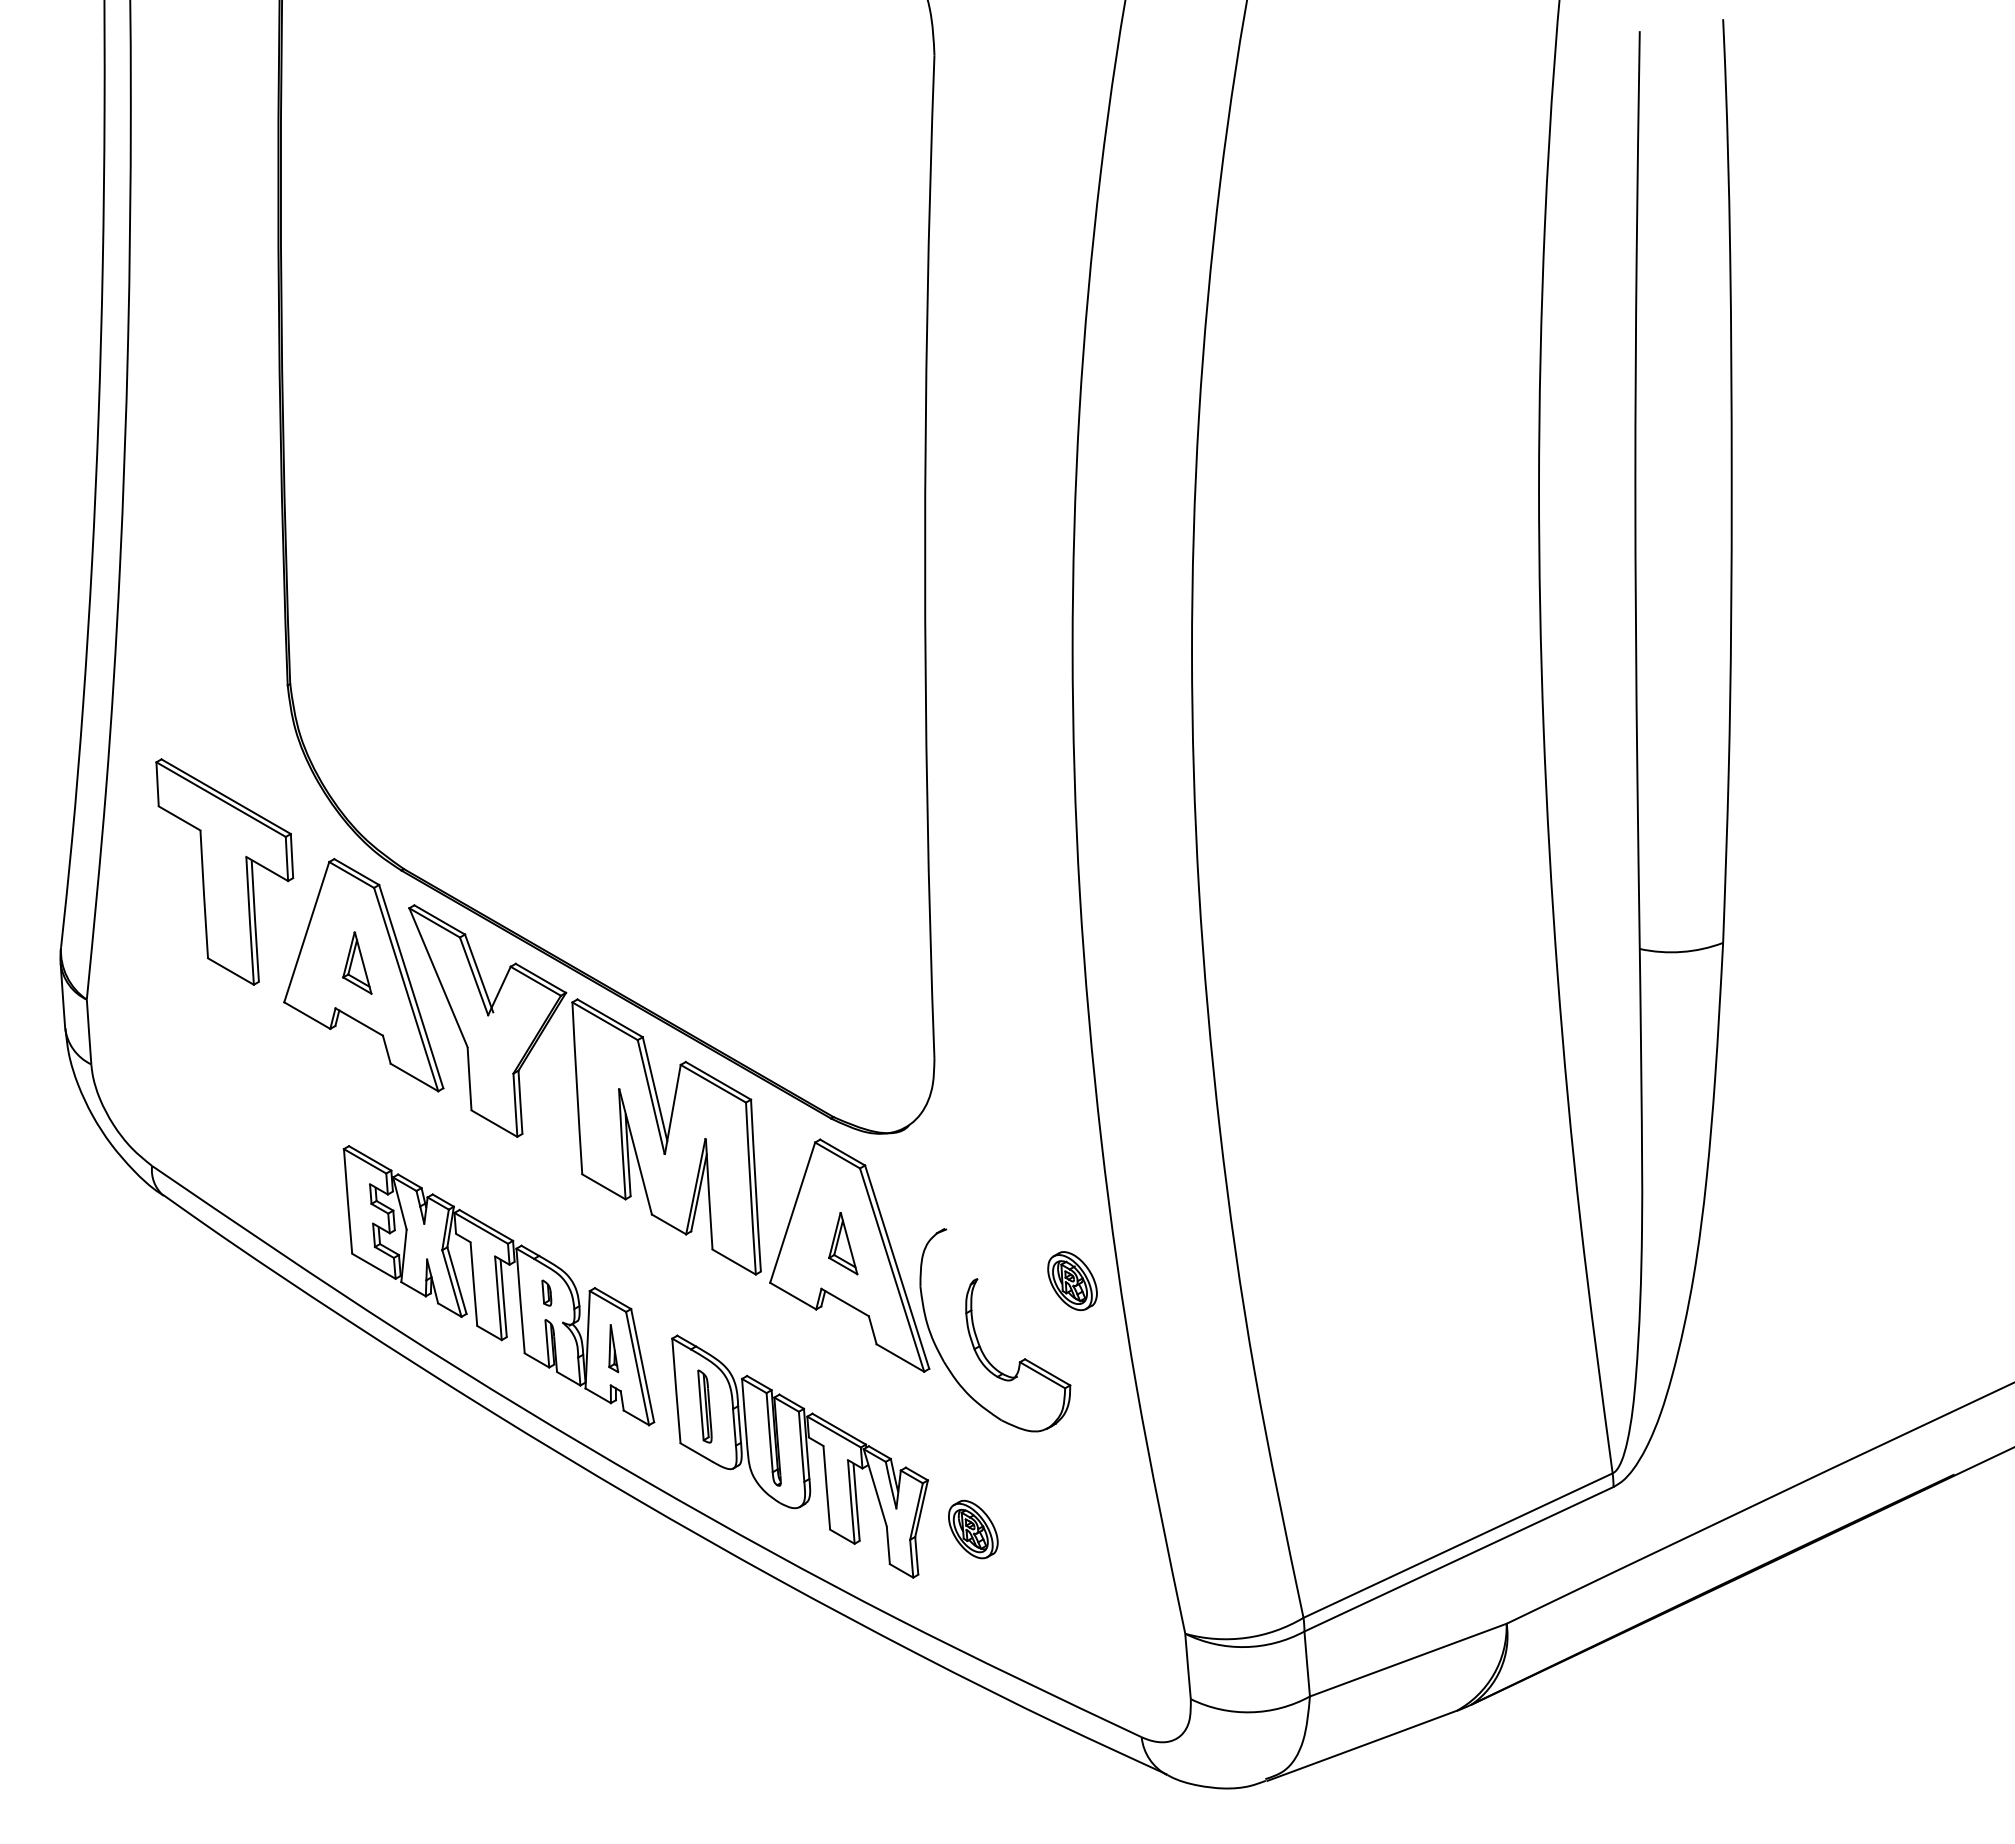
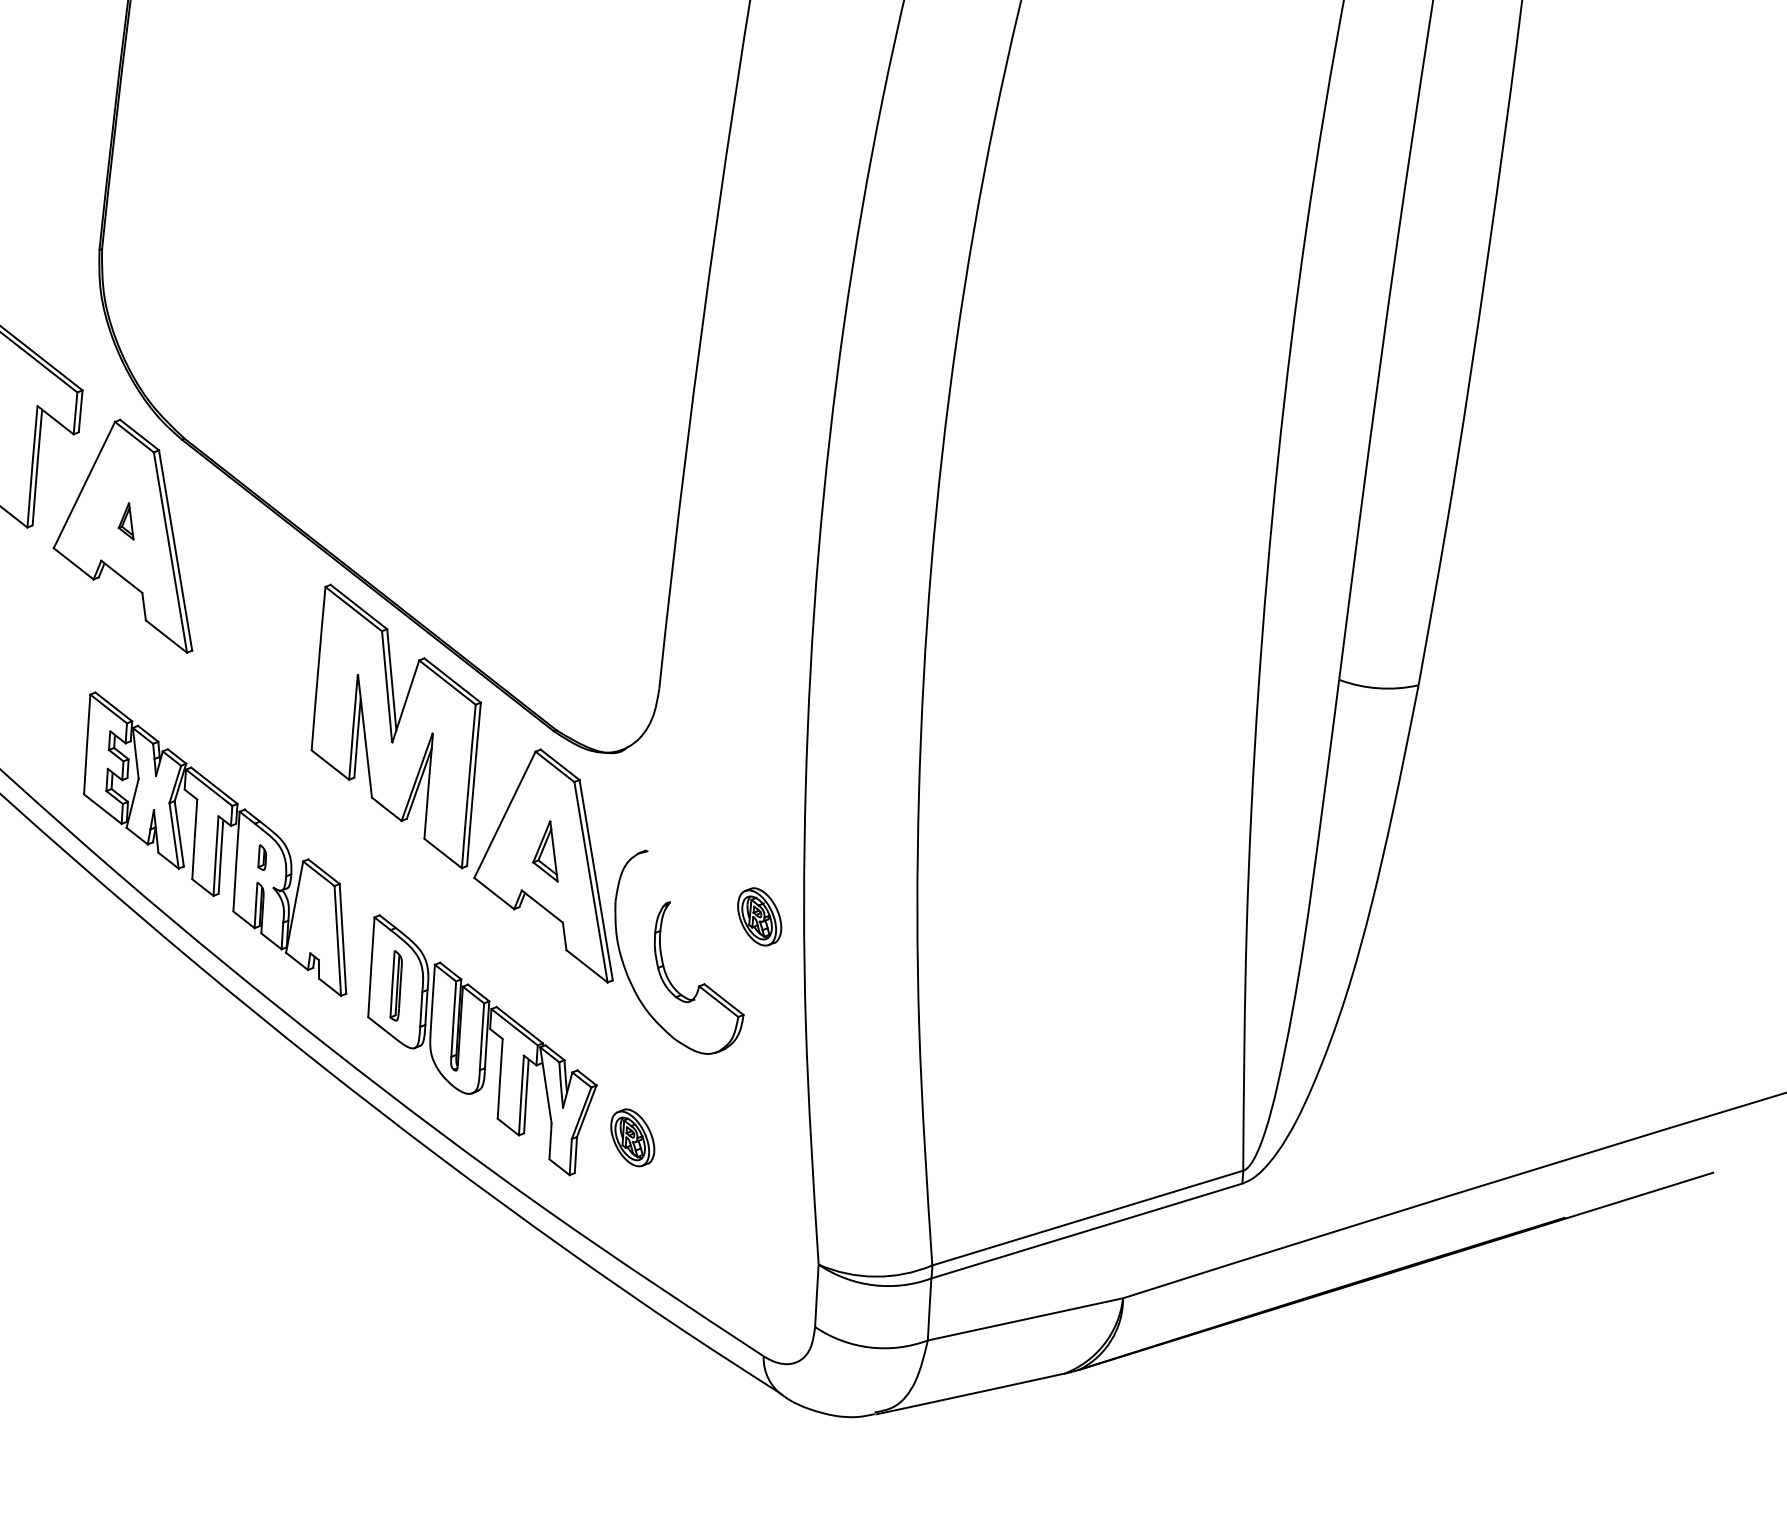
part: (357, 962) -> (128, 520), size x0.6
part: (487, 1020) -> (242, 592), removed
part: (613, 1348) -> (317, 918), removed

